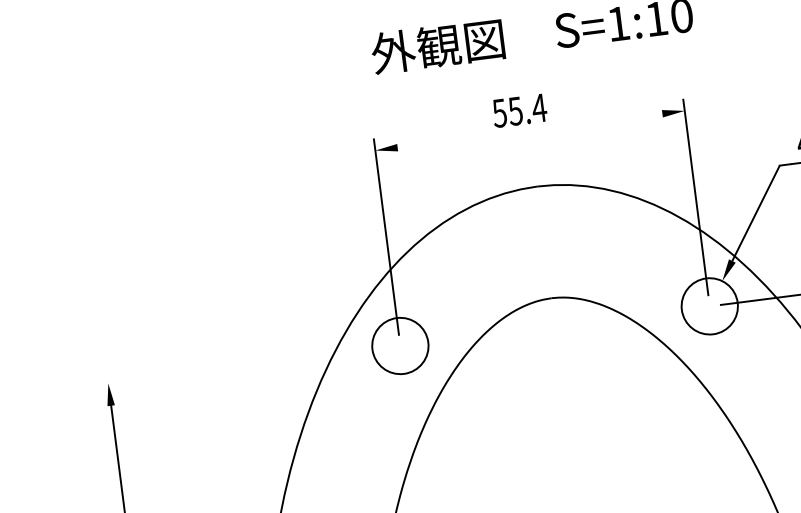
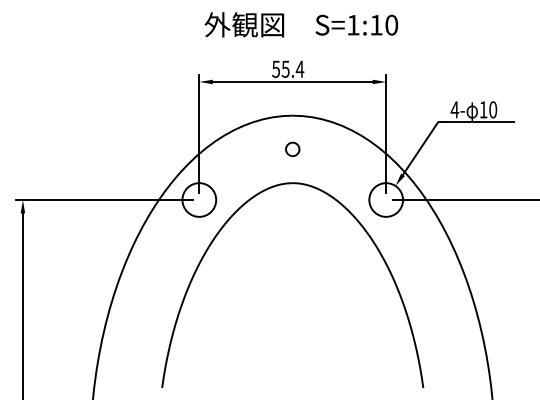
line: (529, 130) -> (292, 81), added
circle: (543, 240) -> (292, 148), added
line: (243, 366) -> (104, 200), added

